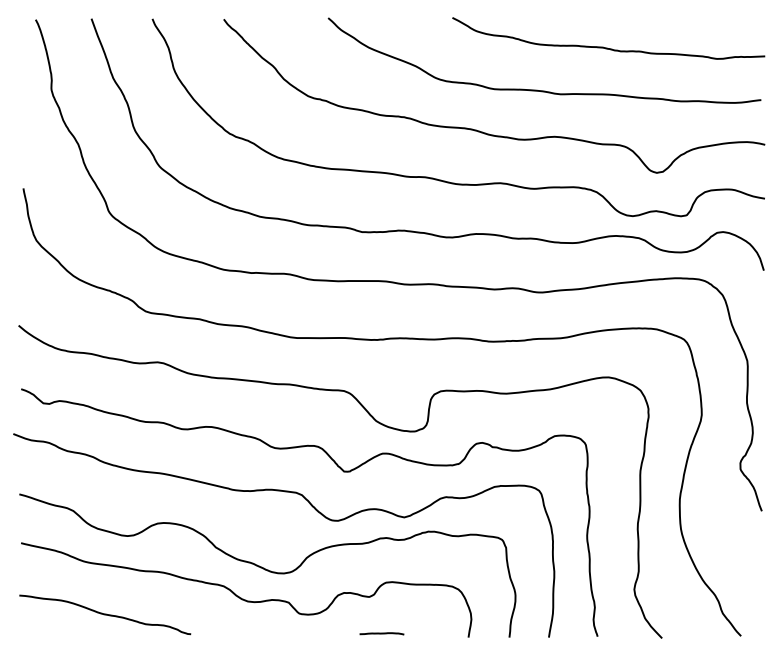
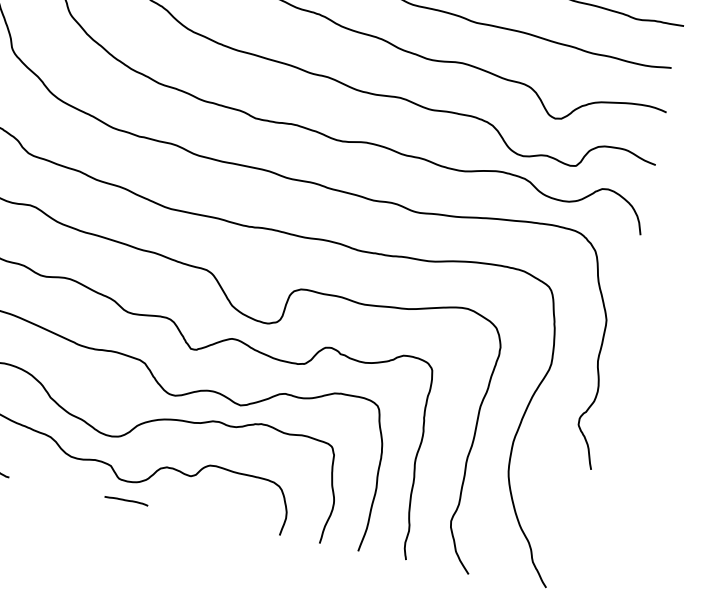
line: (381, 633) -> (126, 500), moved

